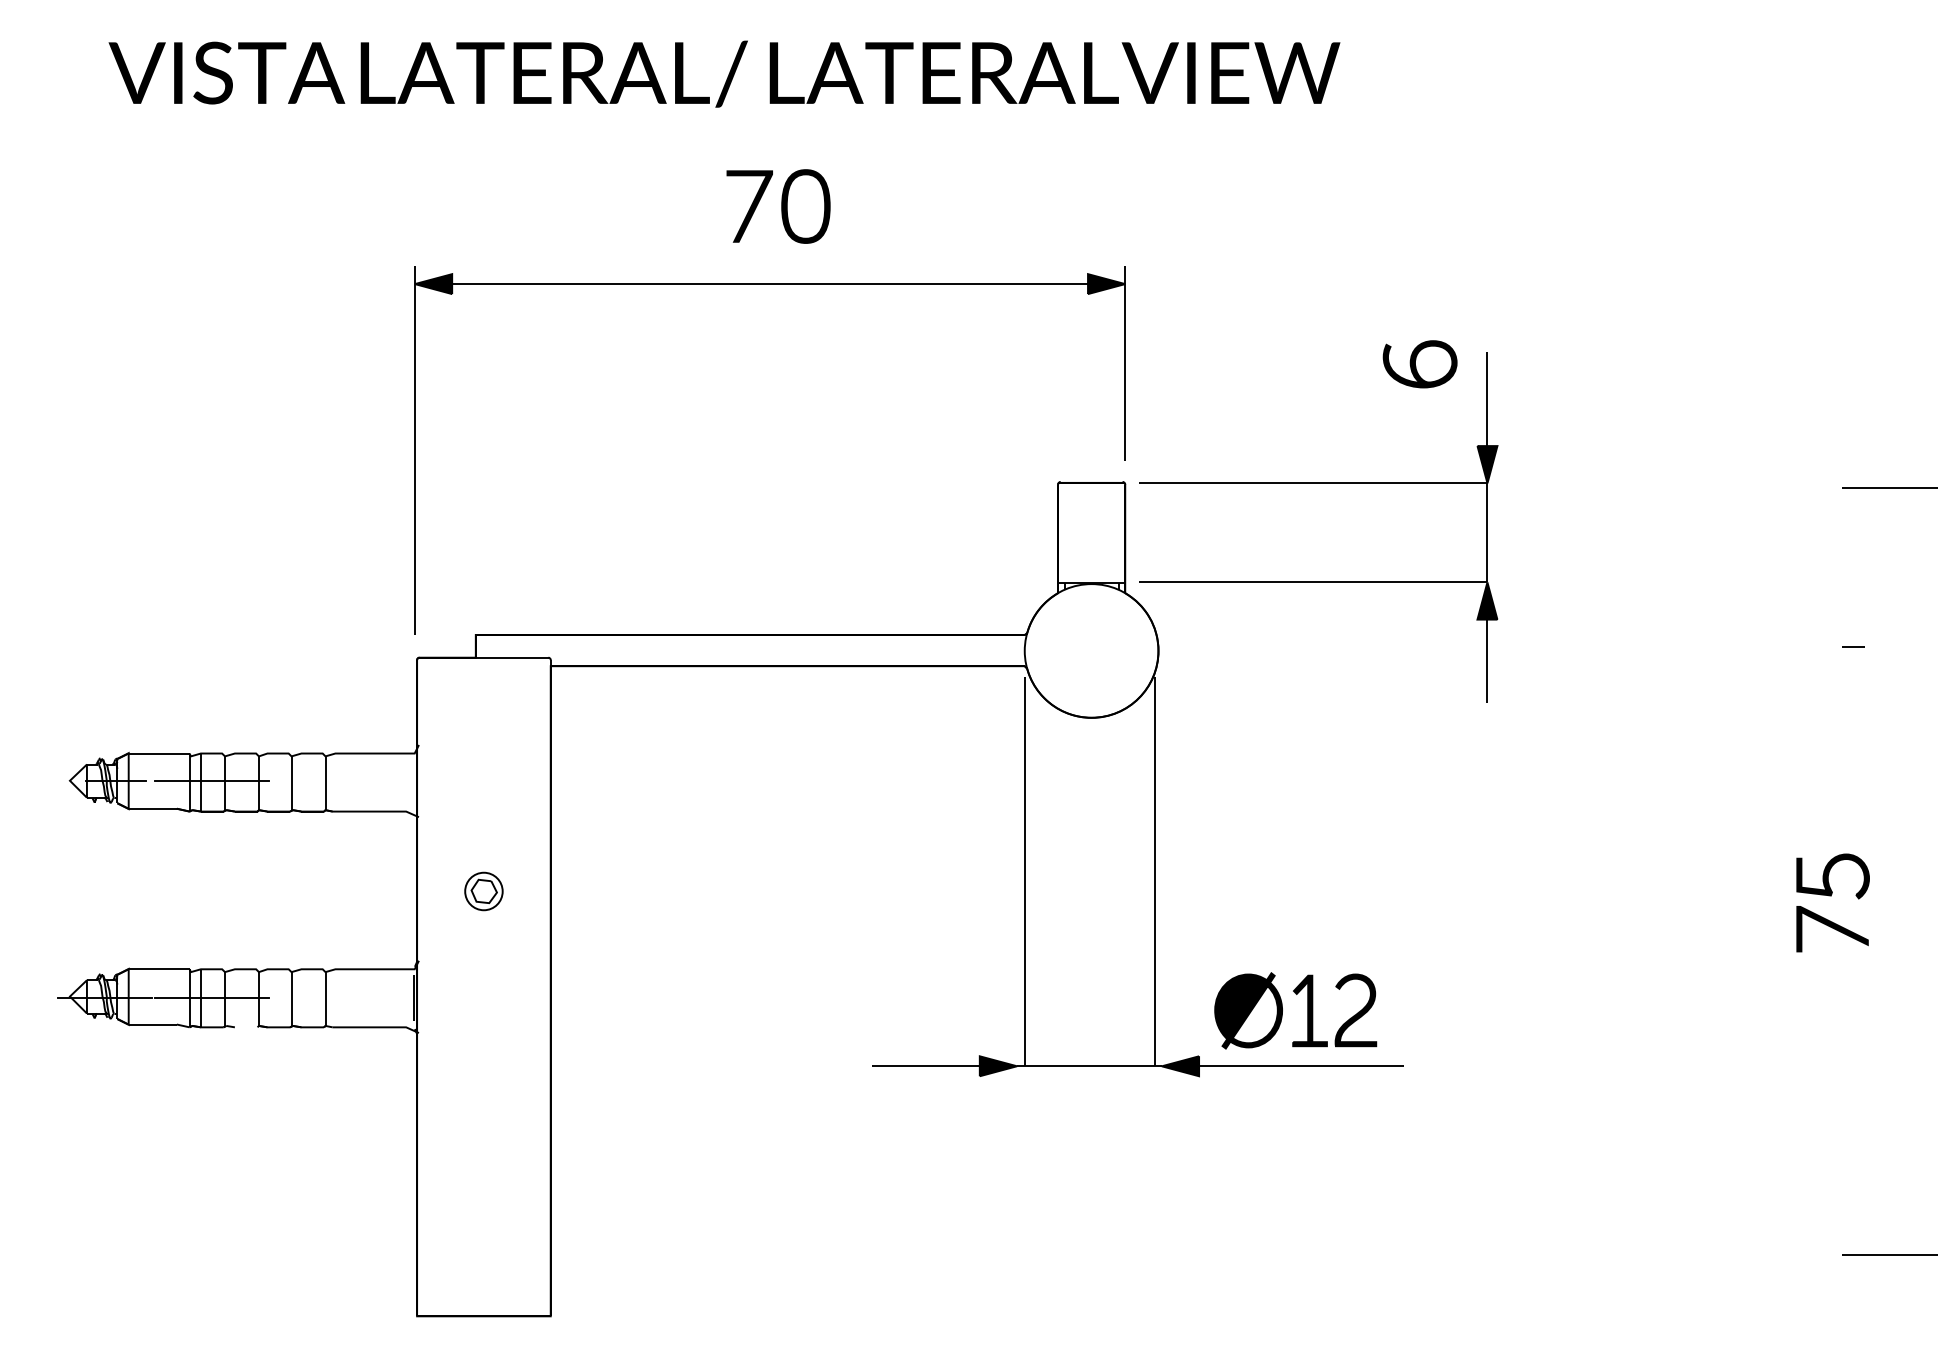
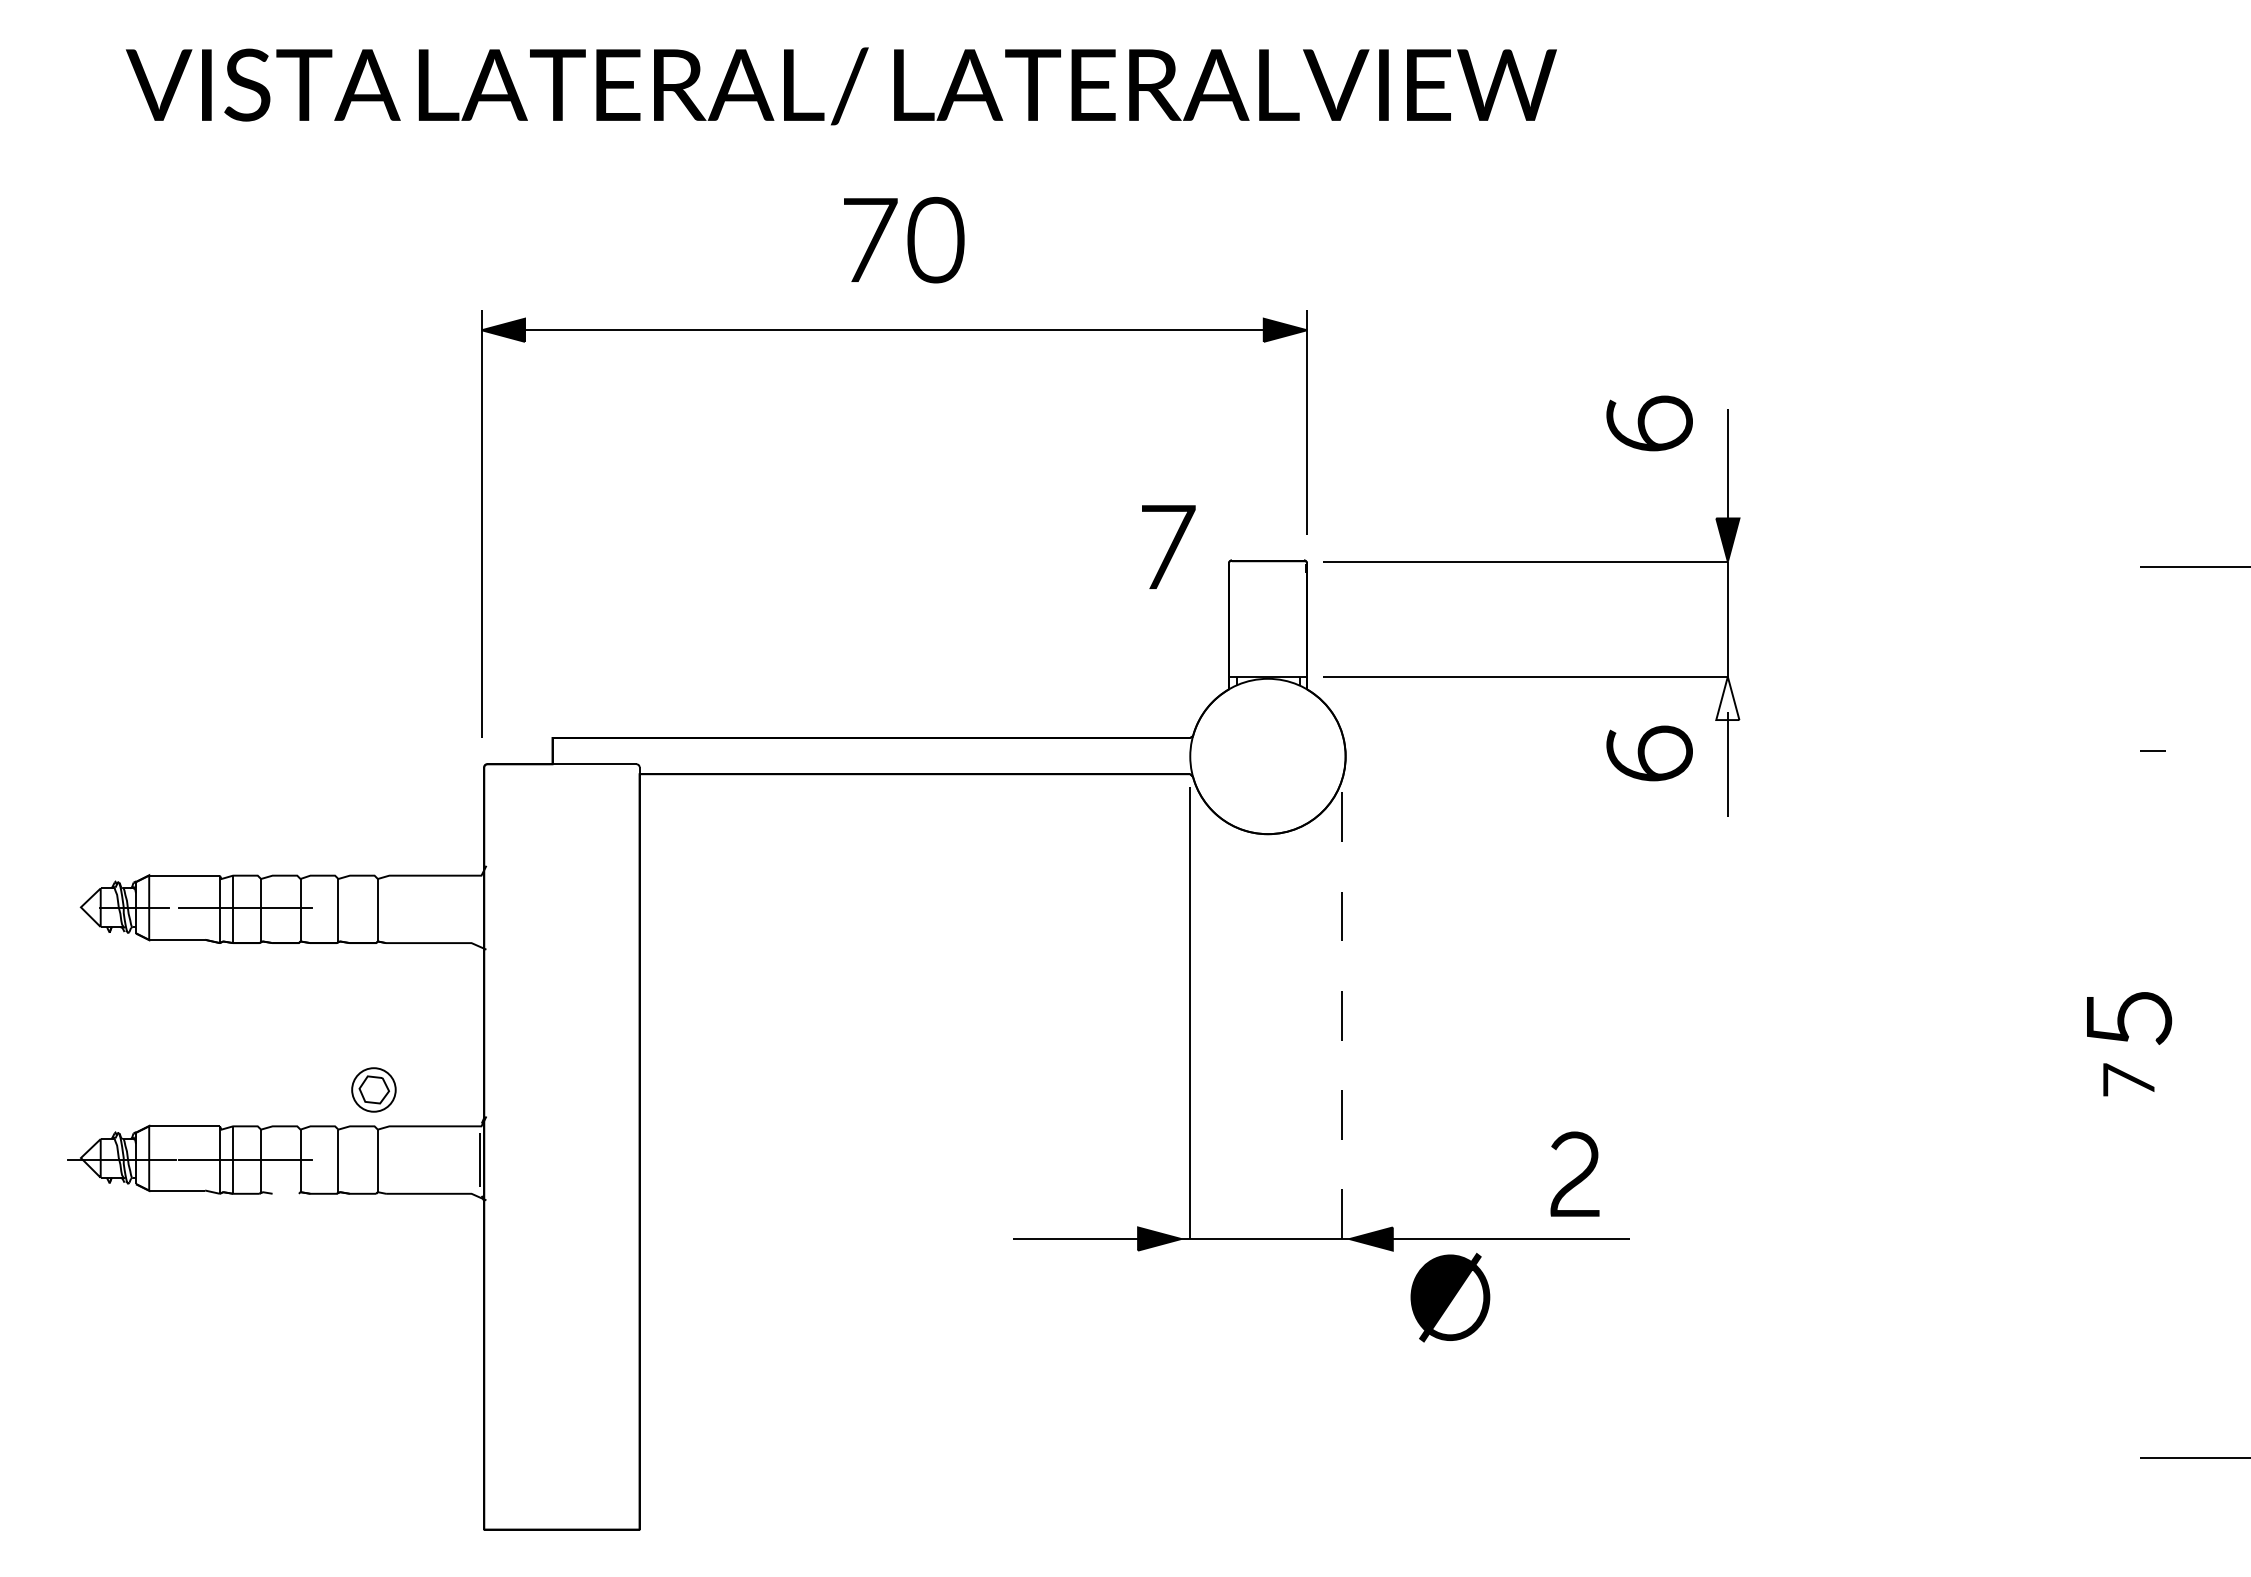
part: (1006, 470) -> (1168, 546), added
fill: (1487, 601) -> (1727, 698), removed
part: (1420, 648) -> (1649, 753), added
line: (1154, 871) -> (1341, 1012), solid -> dashed
part: (483, 891) -> (373, 1089), moved
part: (1832, 928) -> (2128, 1079), size x0.6
part: (1248, 1010) -> (1450, 1297), moved
part: (1309, 1010) -> (1521, 1174), removed

